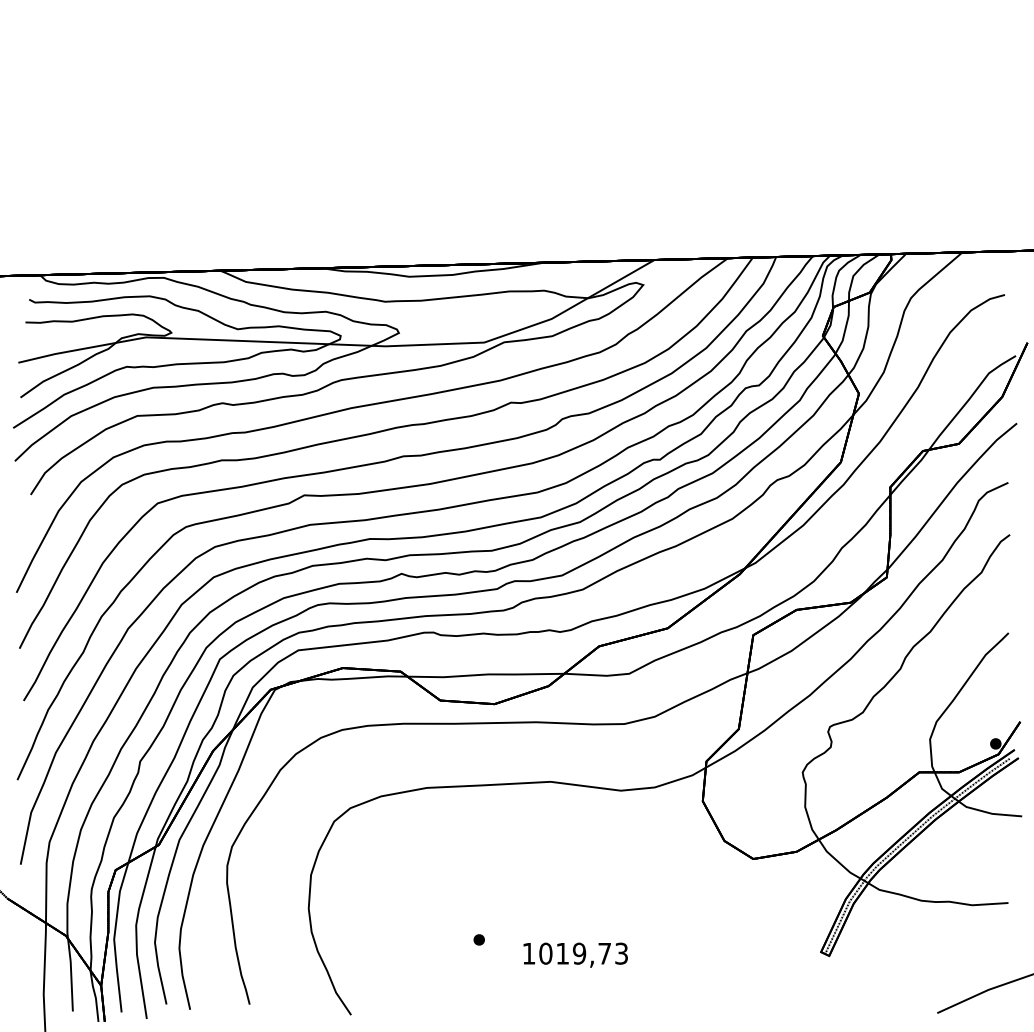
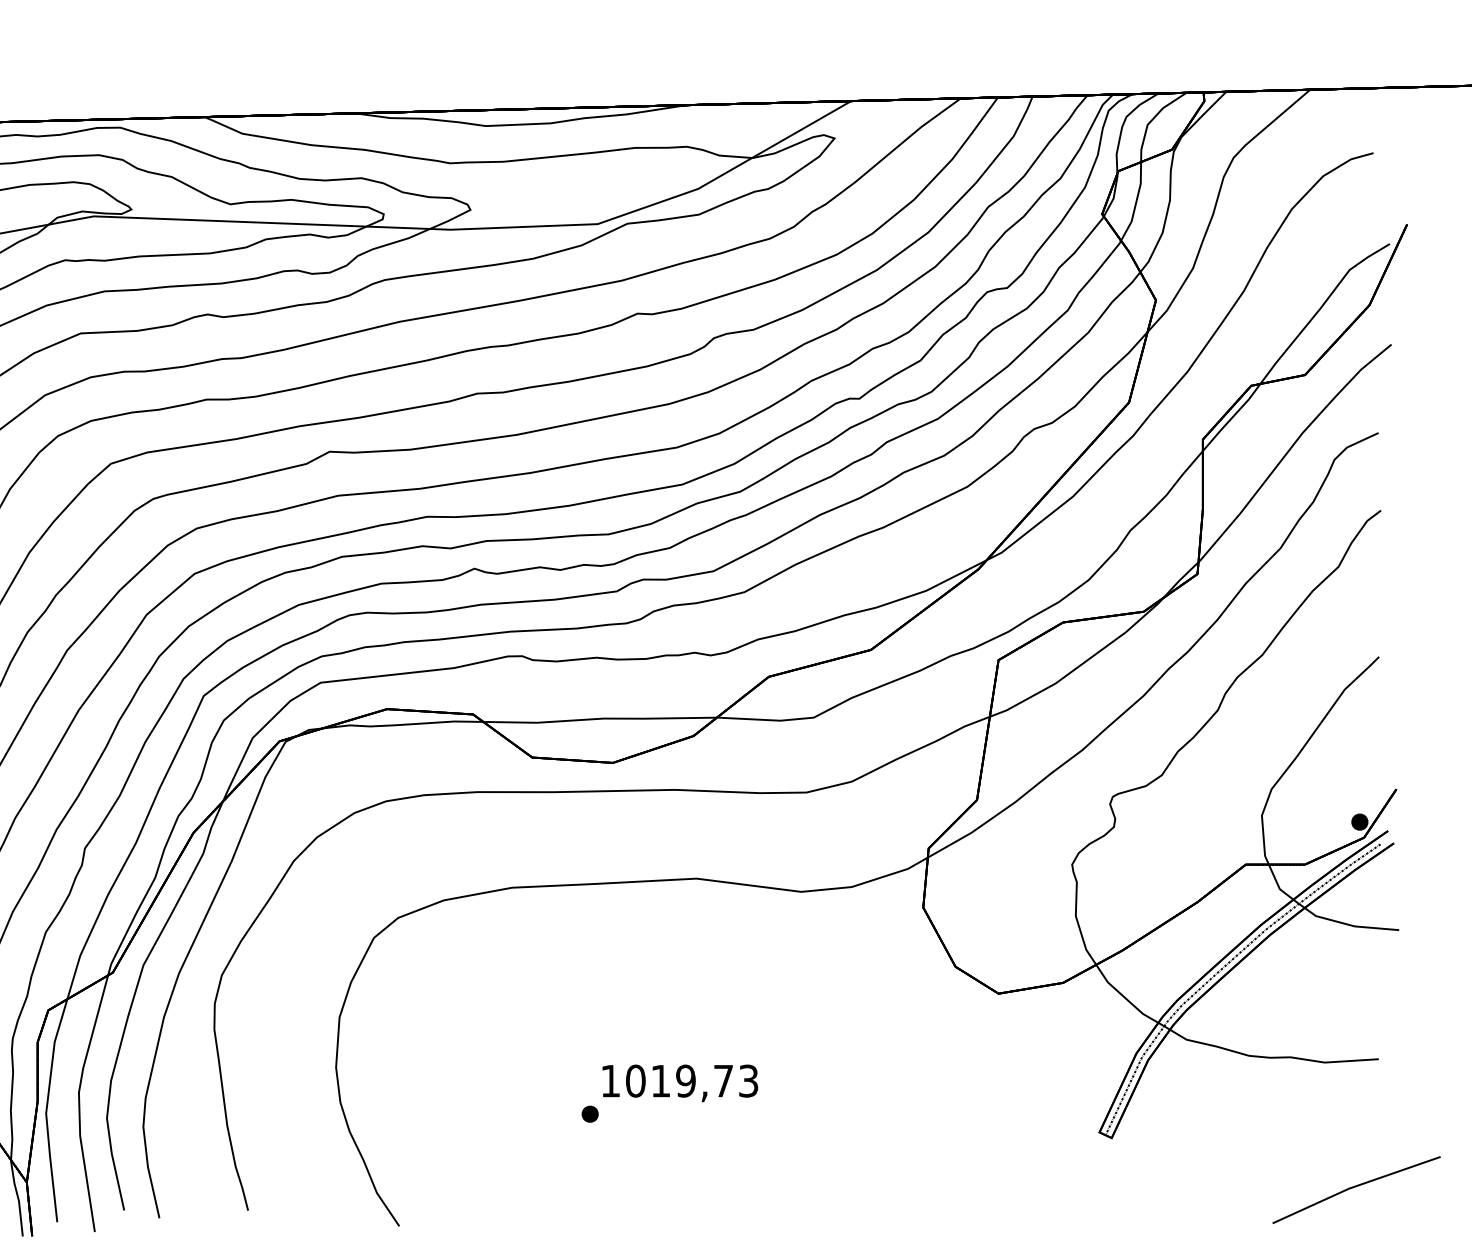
text: (575, 954) -> (679, 1082), moved

